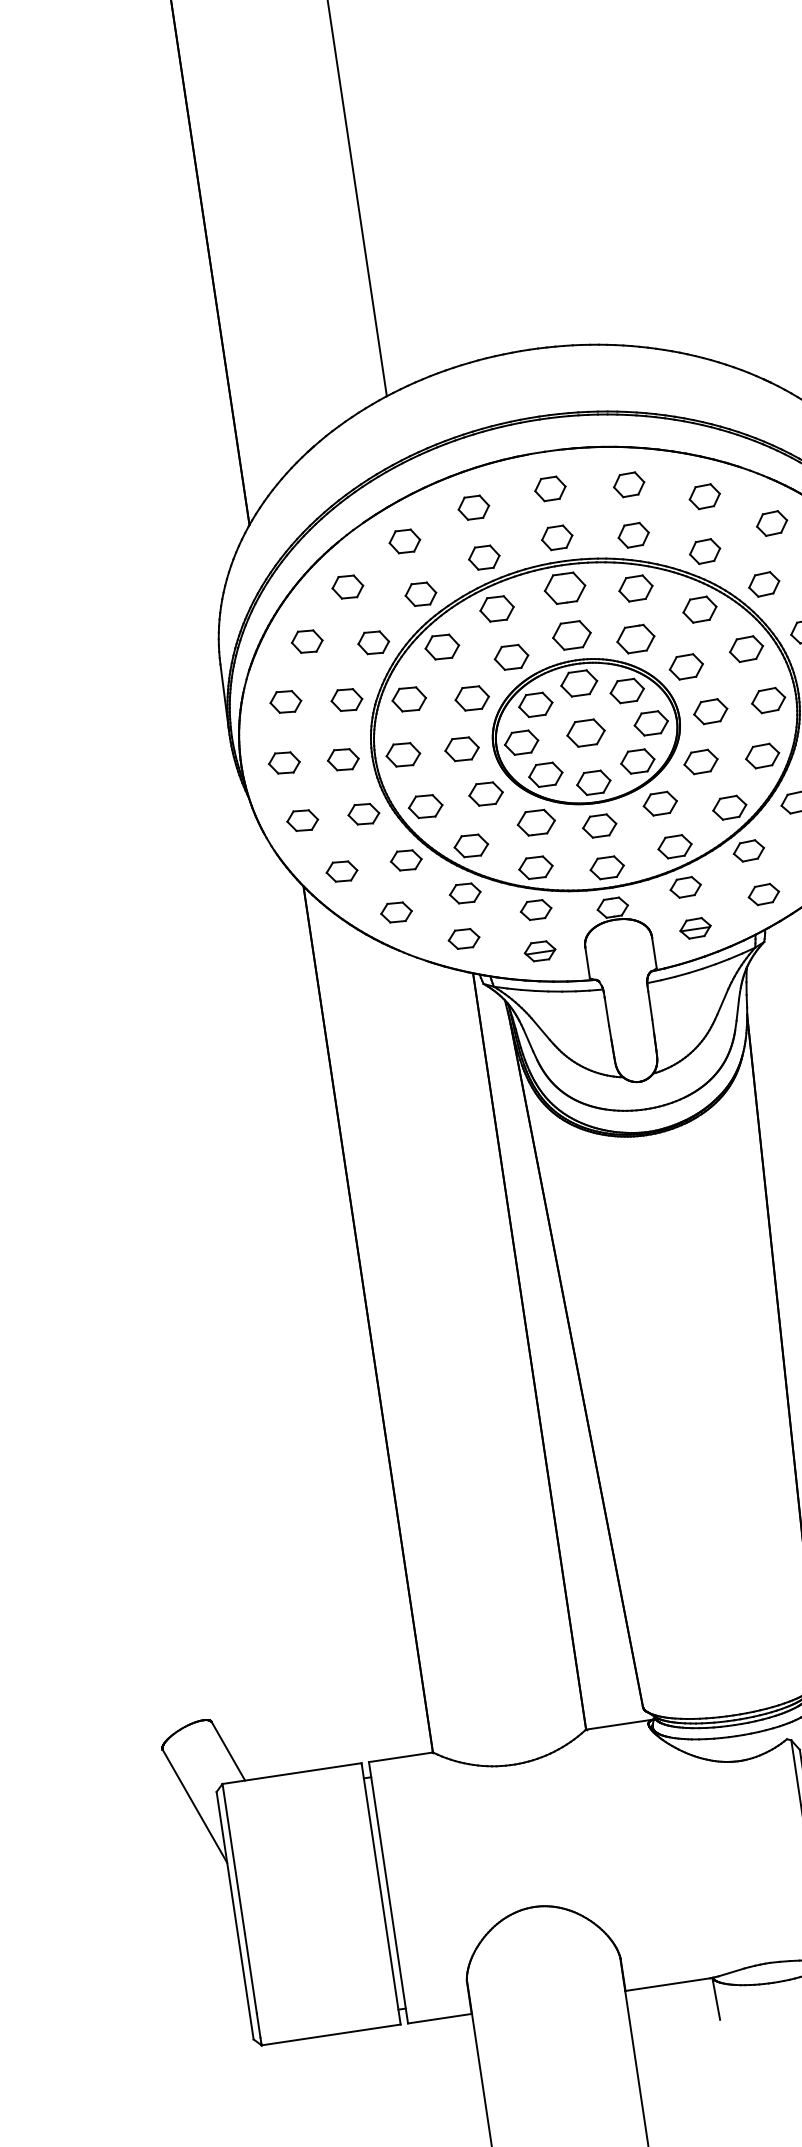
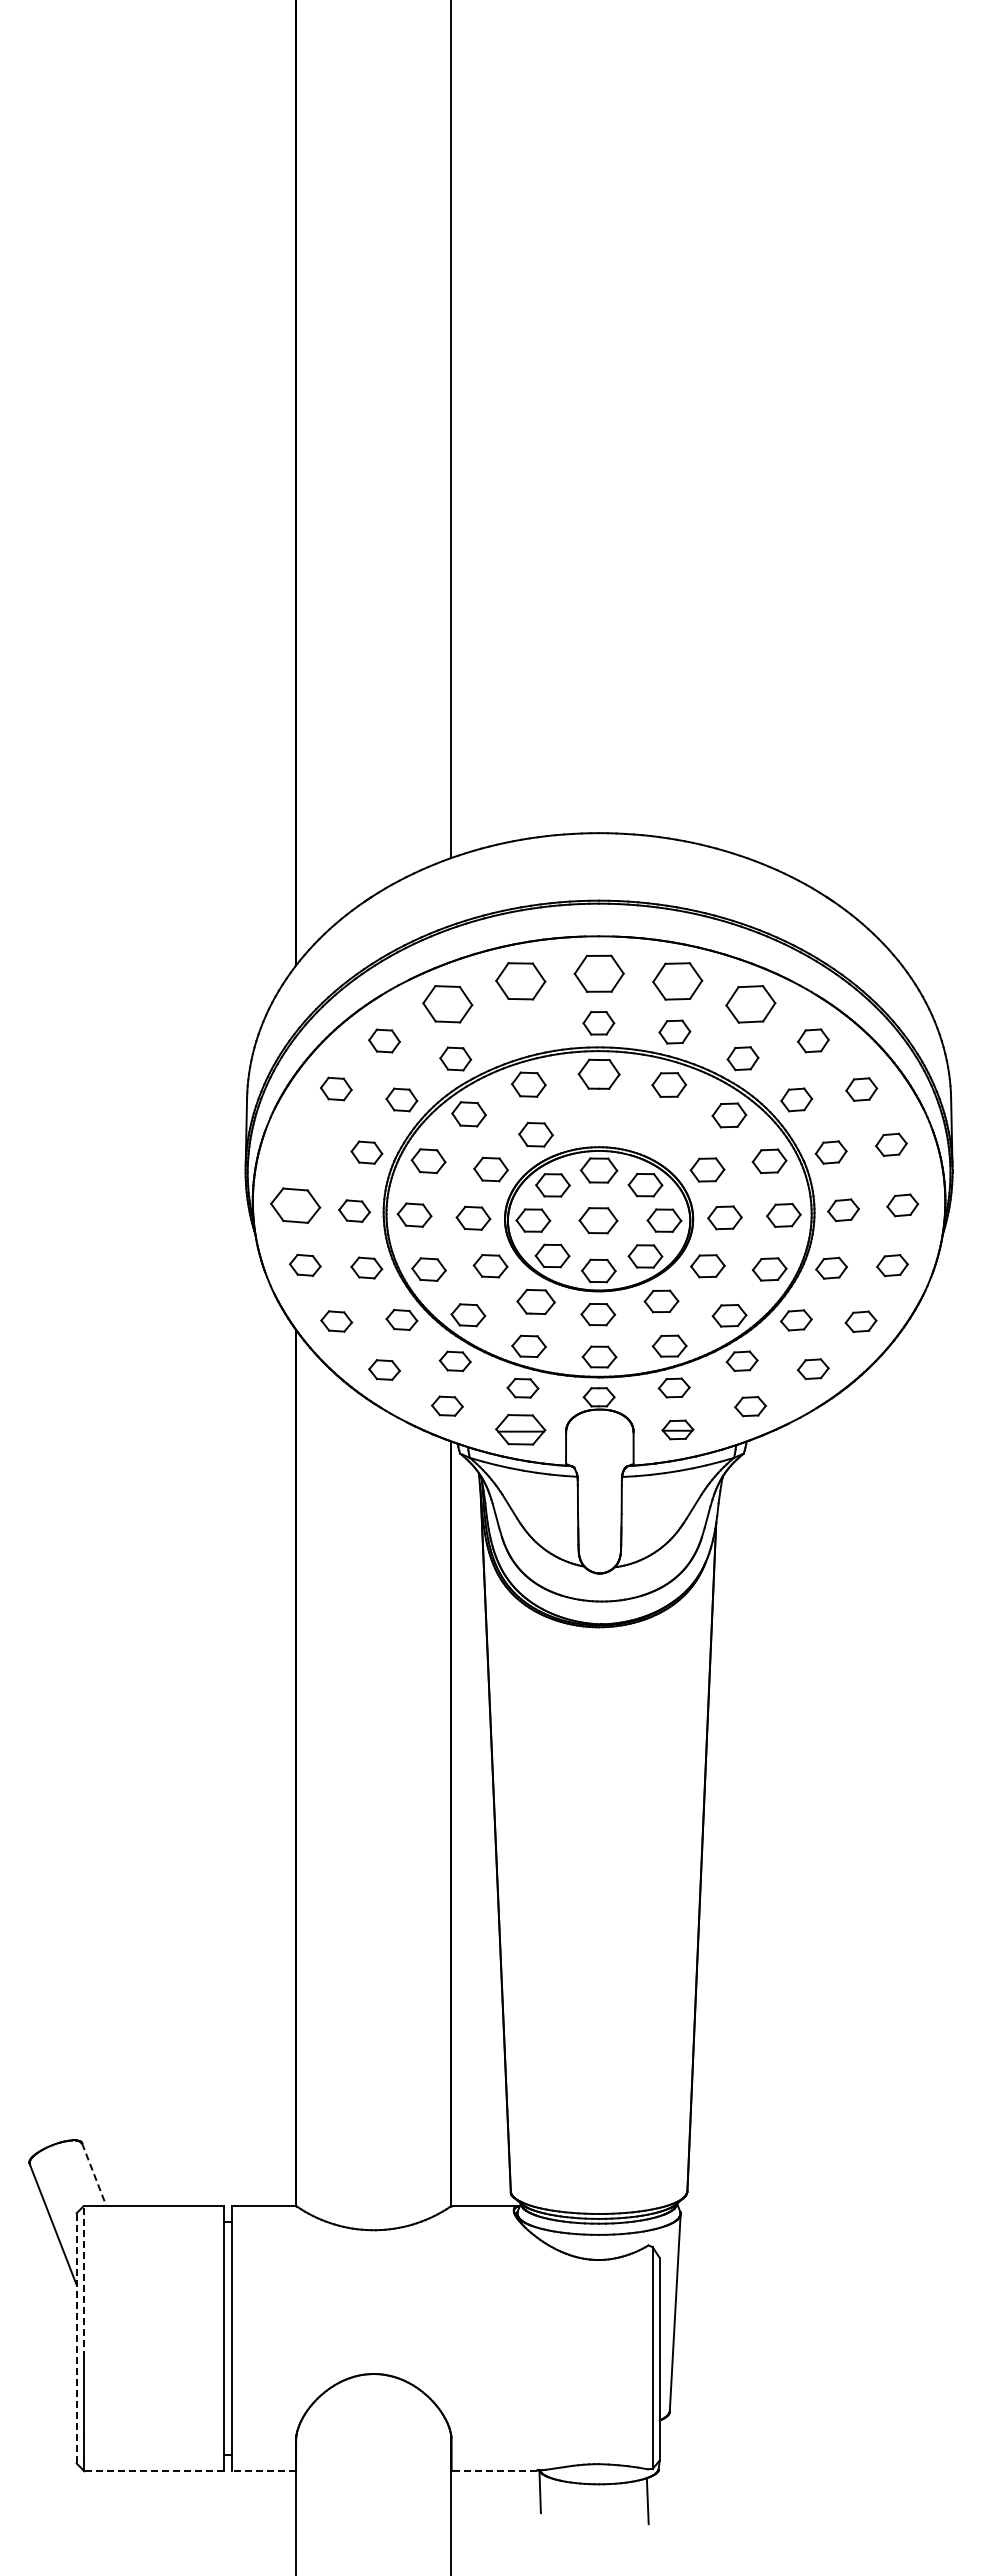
part: (628, 484) -> (677, 981), size x1.6
part: (550, 488) -> (599, 973), size x1.6
part: (704, 496) -> (750, 1004), size x1.6
part: (473, 507) -> (520, 980), size x1.6
part: (404, 541) -> (447, 1004), size x1.6
part: (483, 557) -> (523, 1031), removed
part: (571, 635) -> (598, 1121), removed
part: (635, 638) -> (661, 1134), removed
part: (285, 702) -> (305, 1145), removed
part: (284, 762) -> (295, 1205), size x1.6
part: (539, 951) -> (520, 1429), size x1.6
line: (228, 1750) -> (94, 2174), solid -> dashed
line: (233, 1859) -> (83, 2282), solid -> dashed
line: (234, 1914) -> (76, 2337), solid -> dashed
line: (667, 1984) -> (494, 2470), solid -> dashed
line: (439, 2018) -> (263, 2470), solid -> dashed
line: (330, 2034) -> (153, 2470), solid -> dashed

